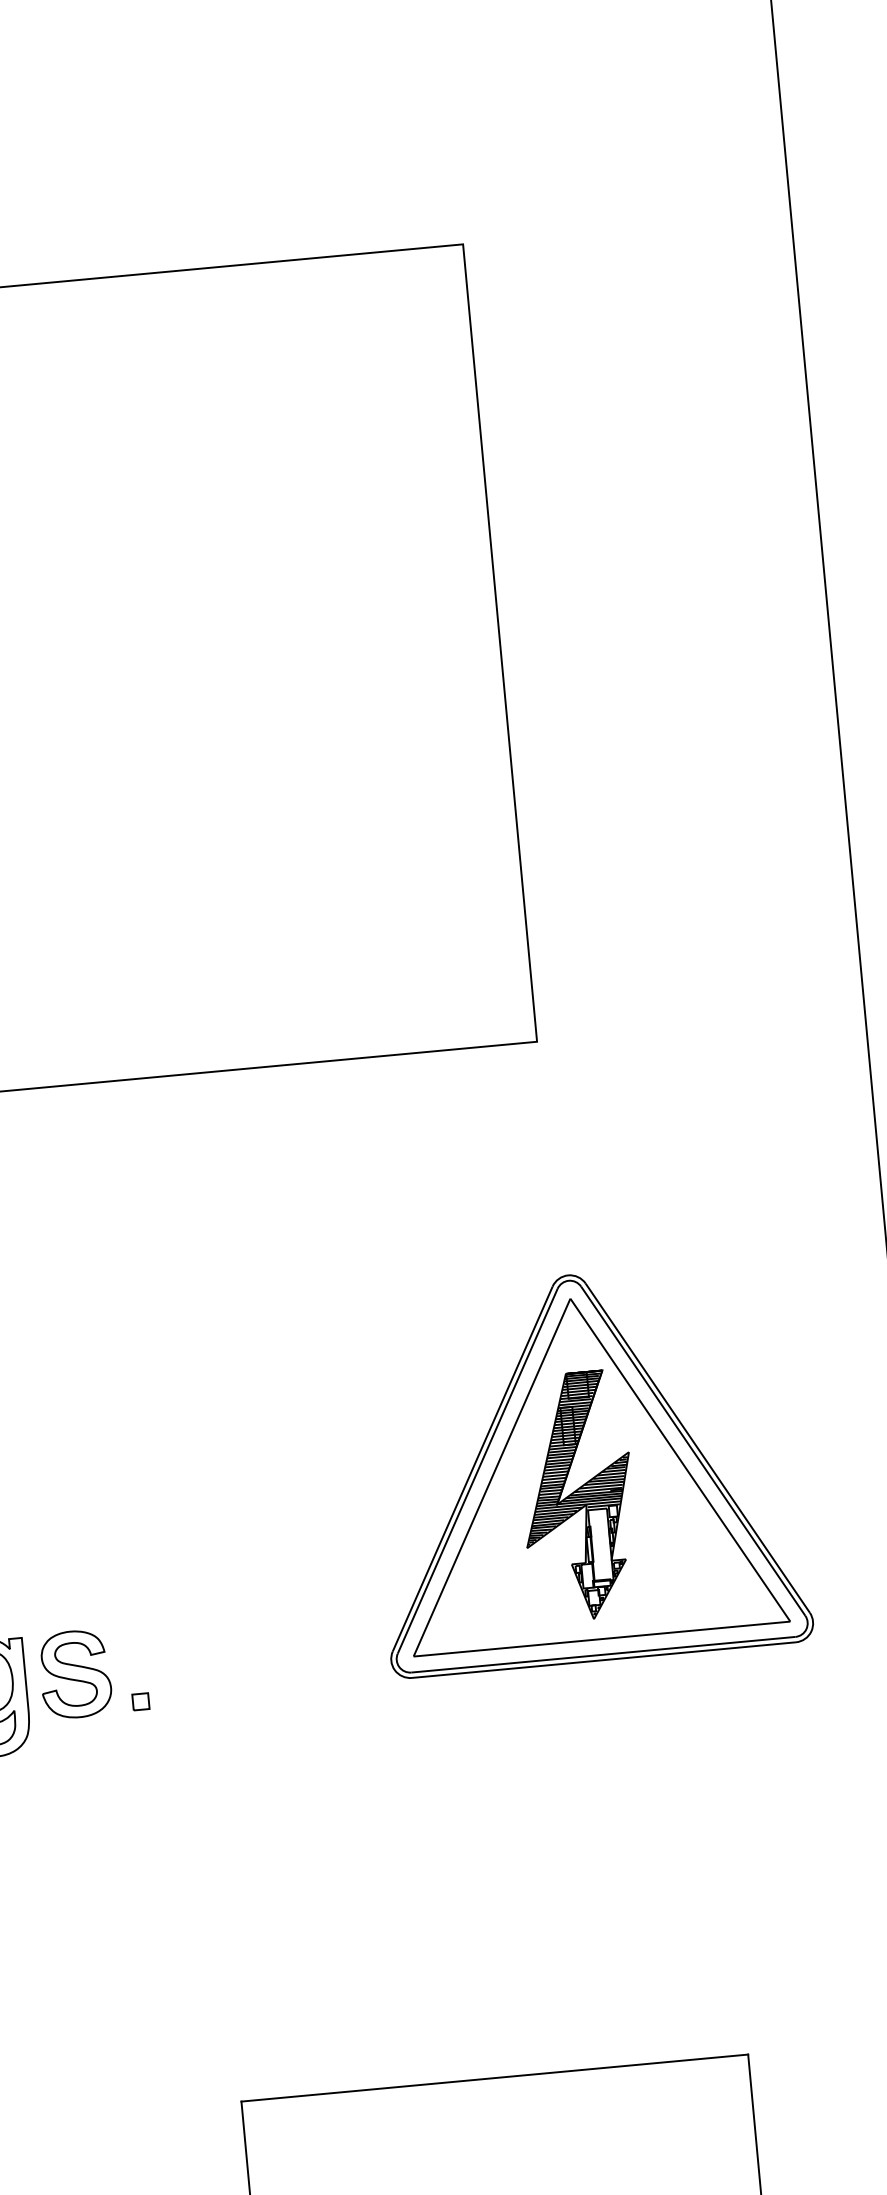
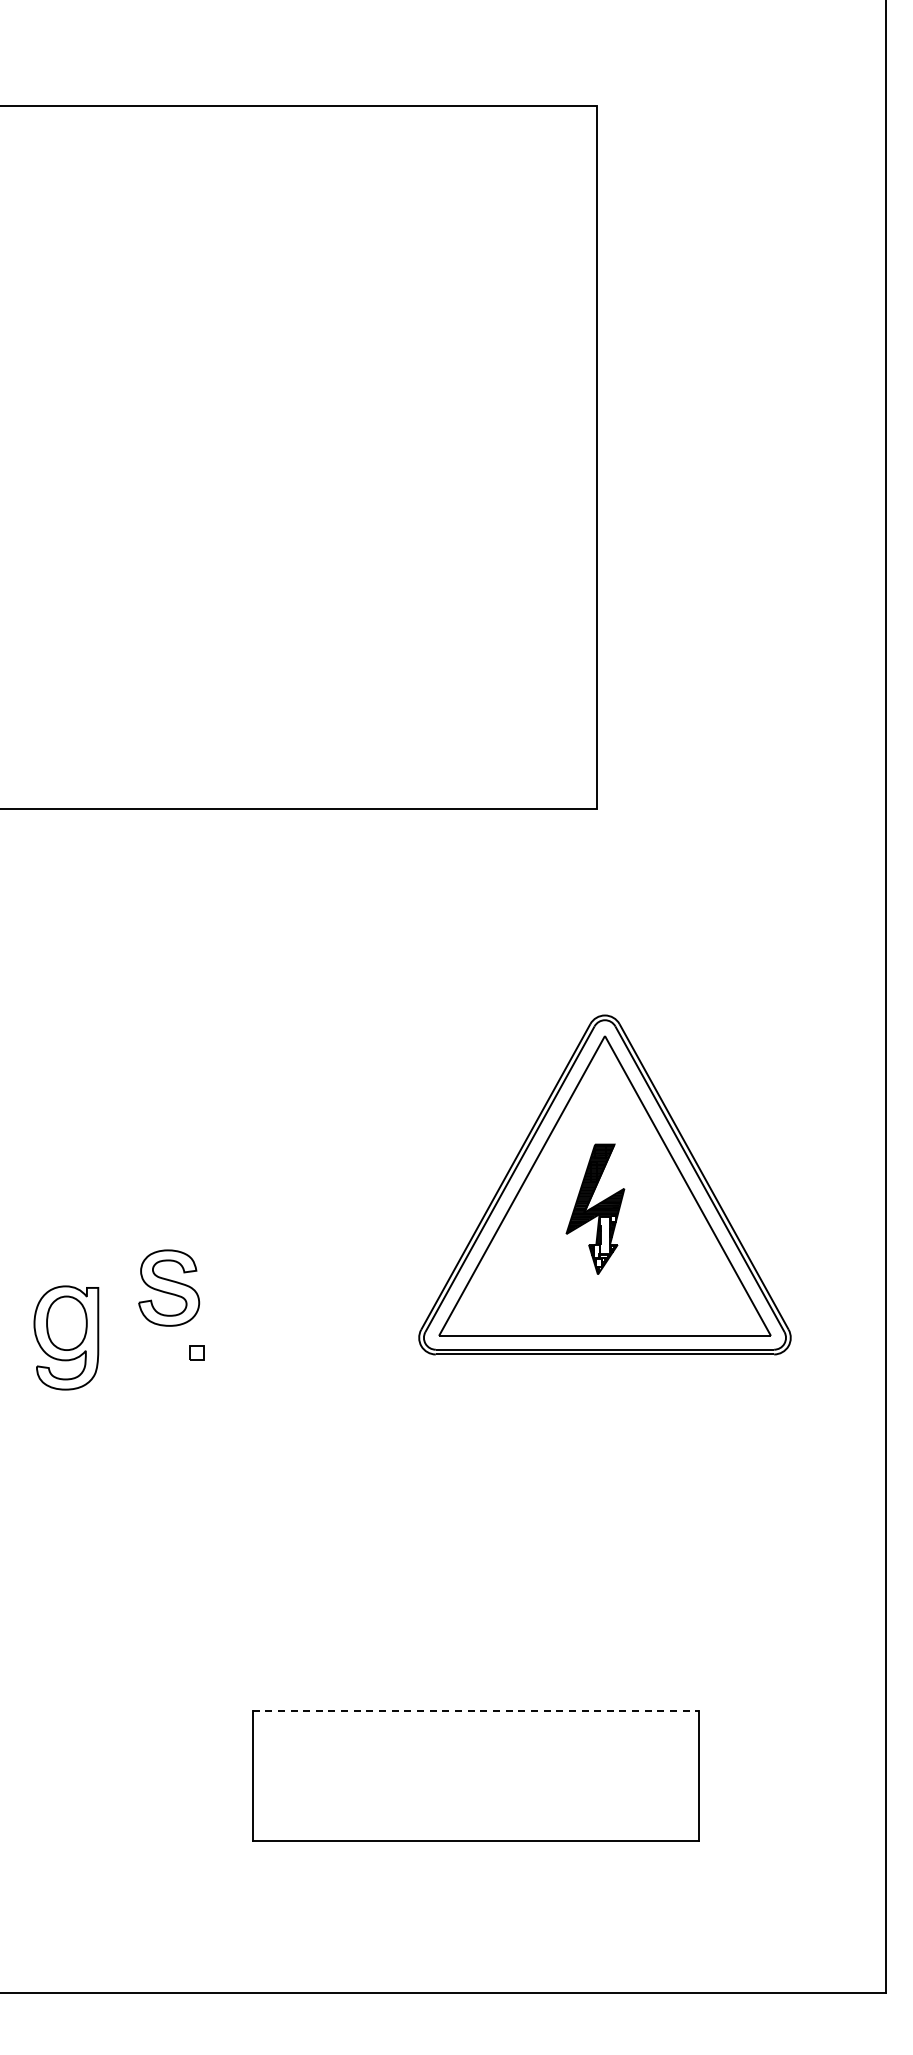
part: (577, 1496) -> (595, 1209), size x0.6
part: (75, 1673) -> (169, 1287), moved
line: (495, 2077) -> (476, 1710), solid -> dashed

